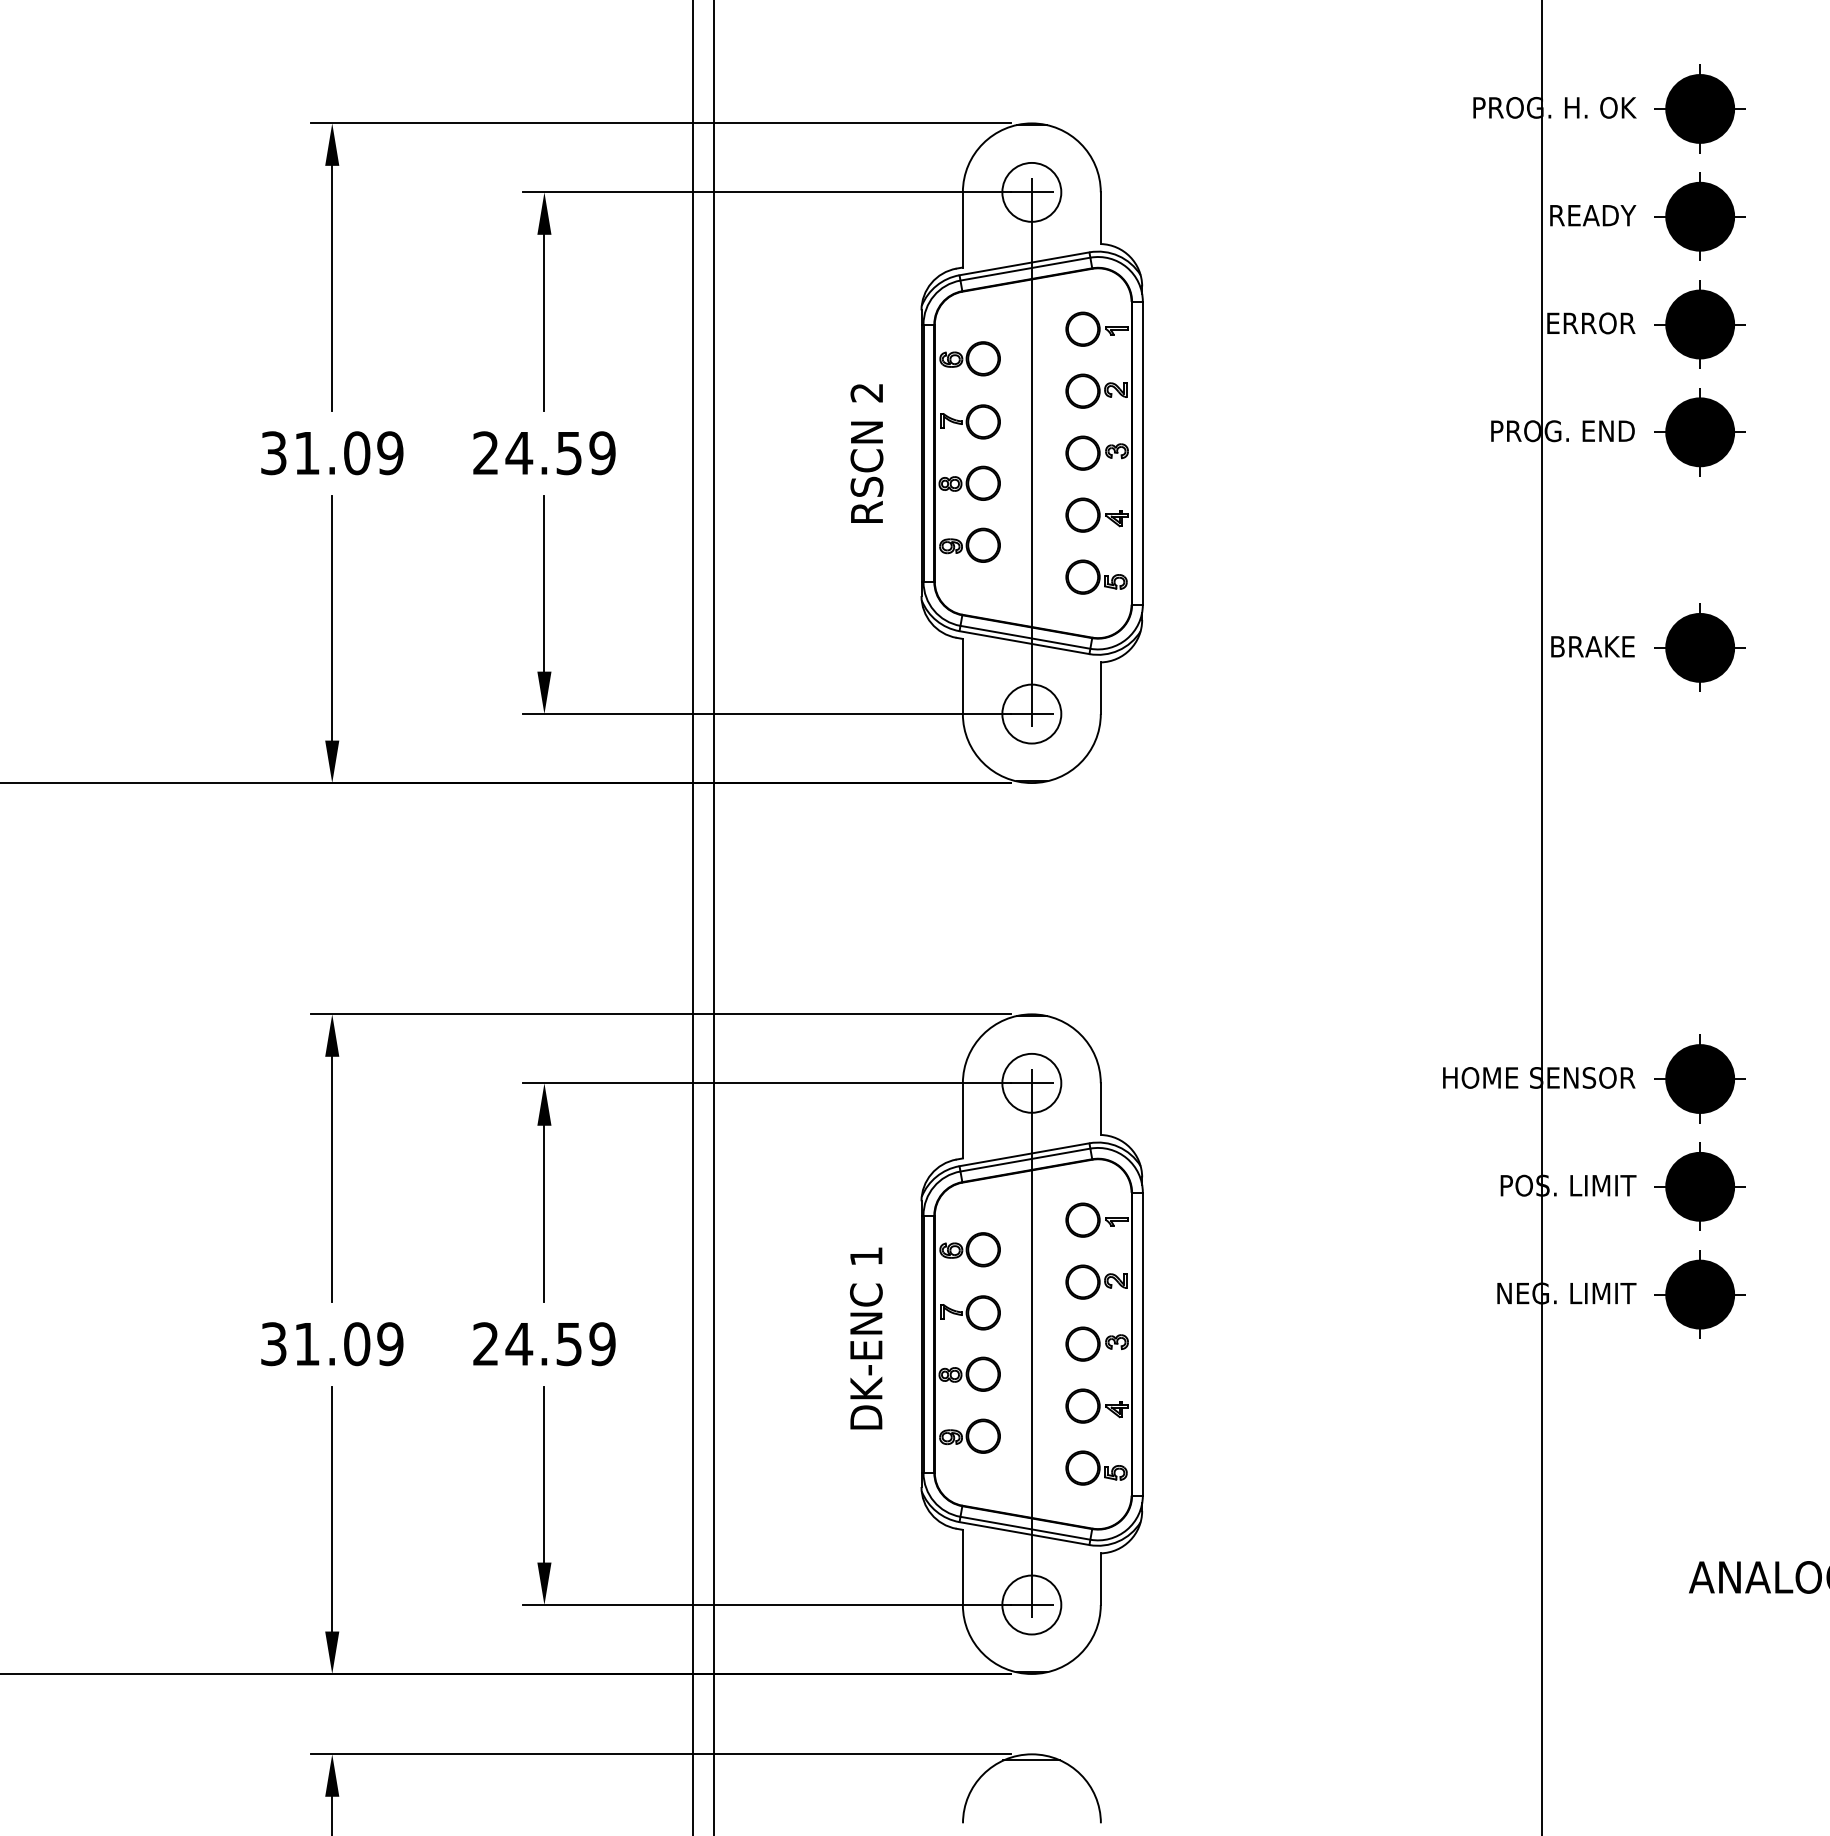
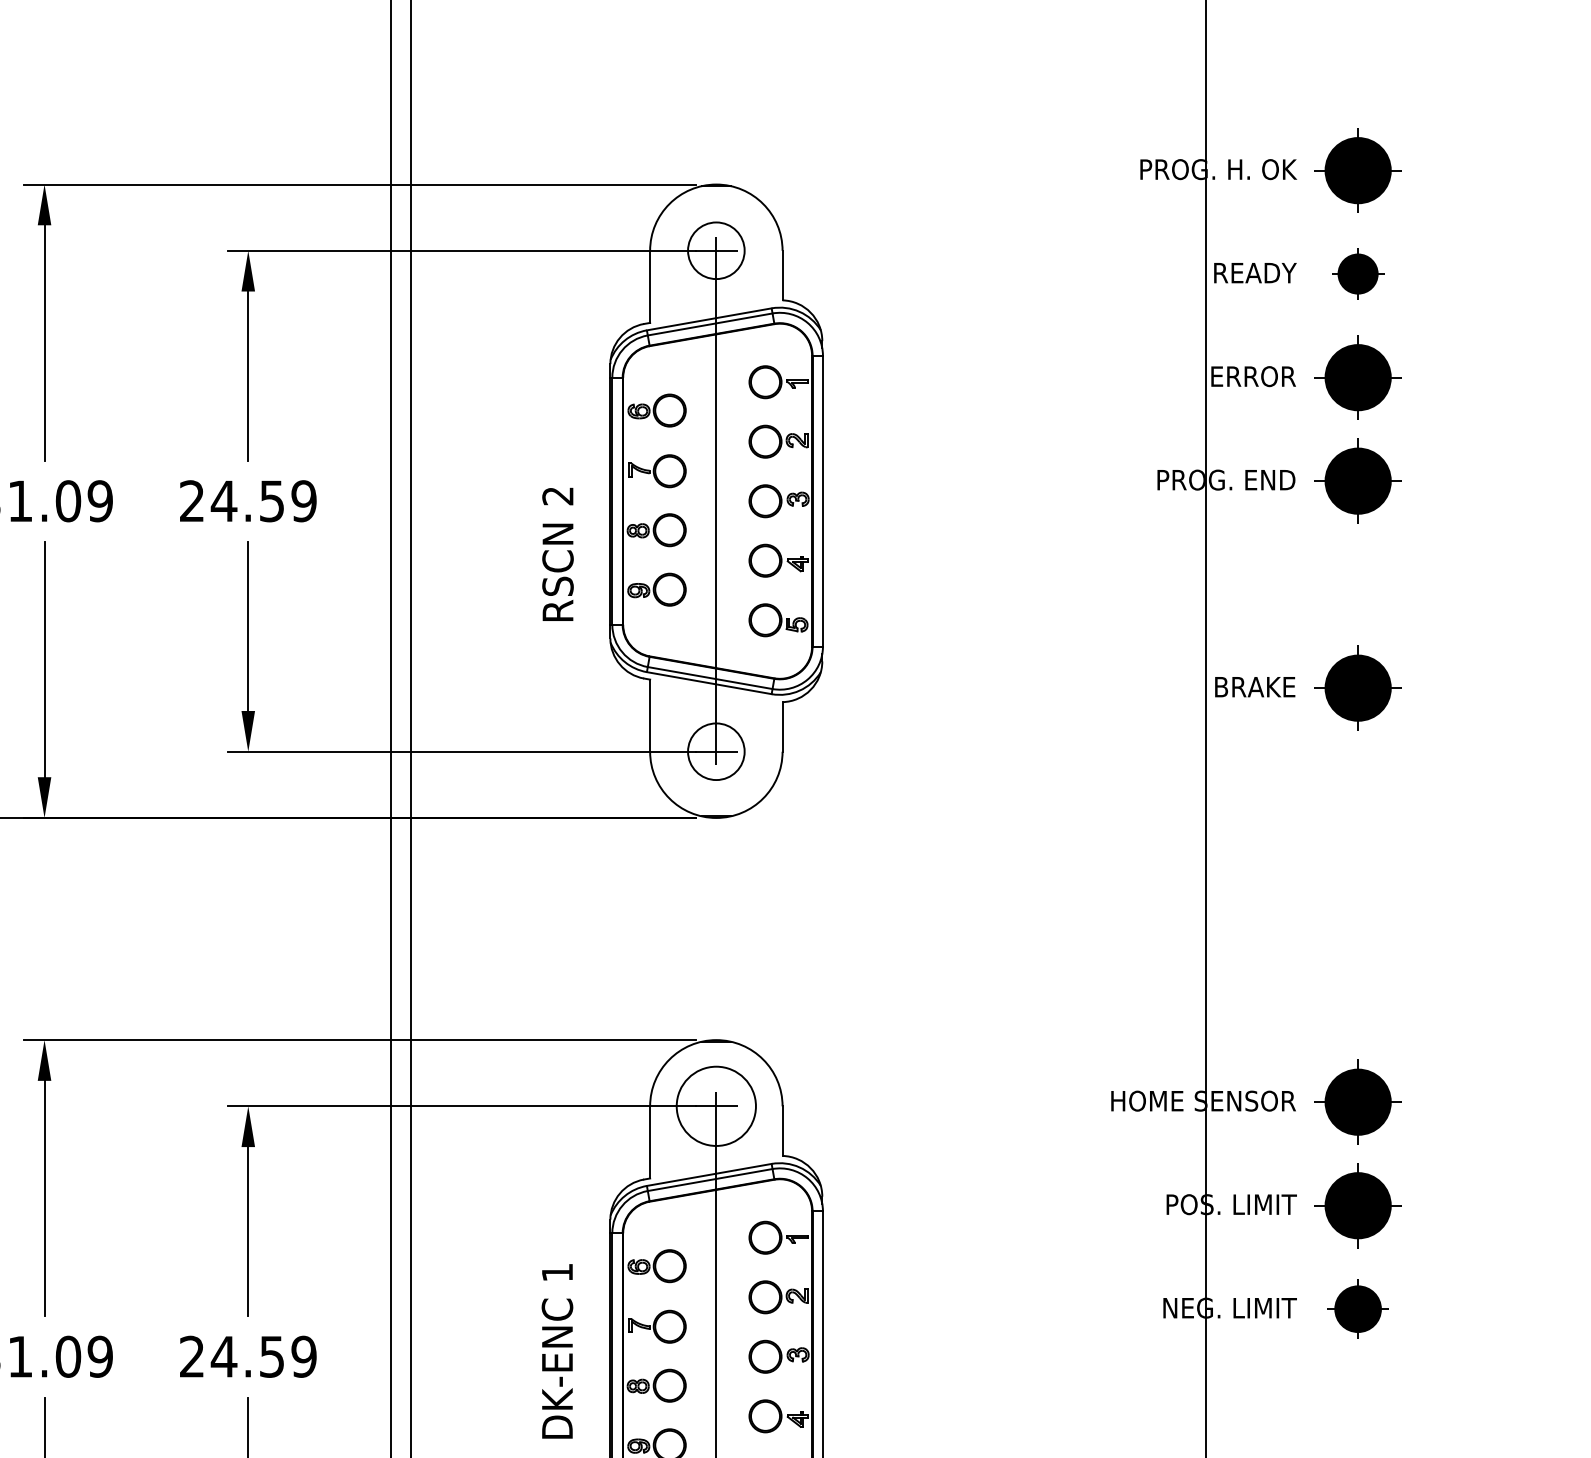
part: (1699, 216) -> (1357, 273), size x0.6
text: (866, 453) -> (557, 554), moved
circle: (1031, 1082) -> (716, 1105), size x1.4
part: (1699, 1294) -> (1357, 1309), size x0.7

